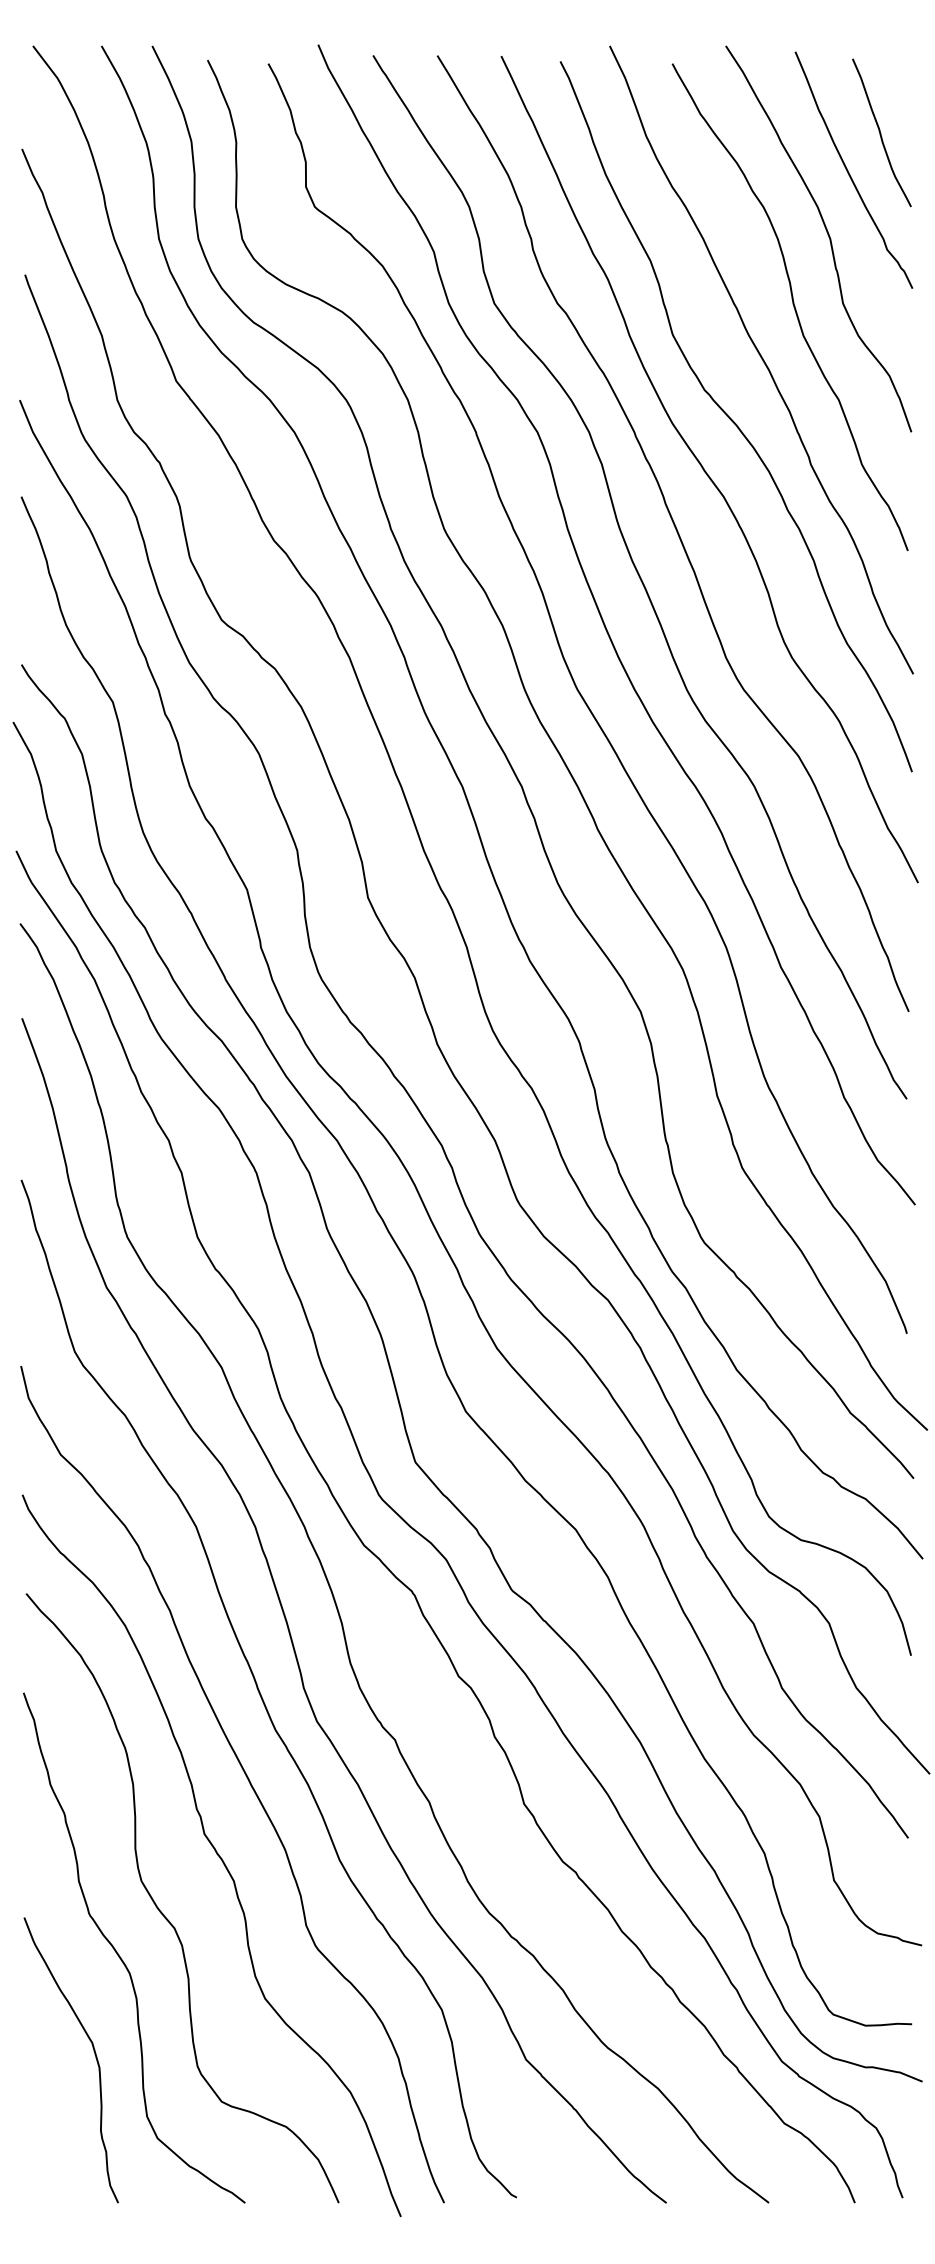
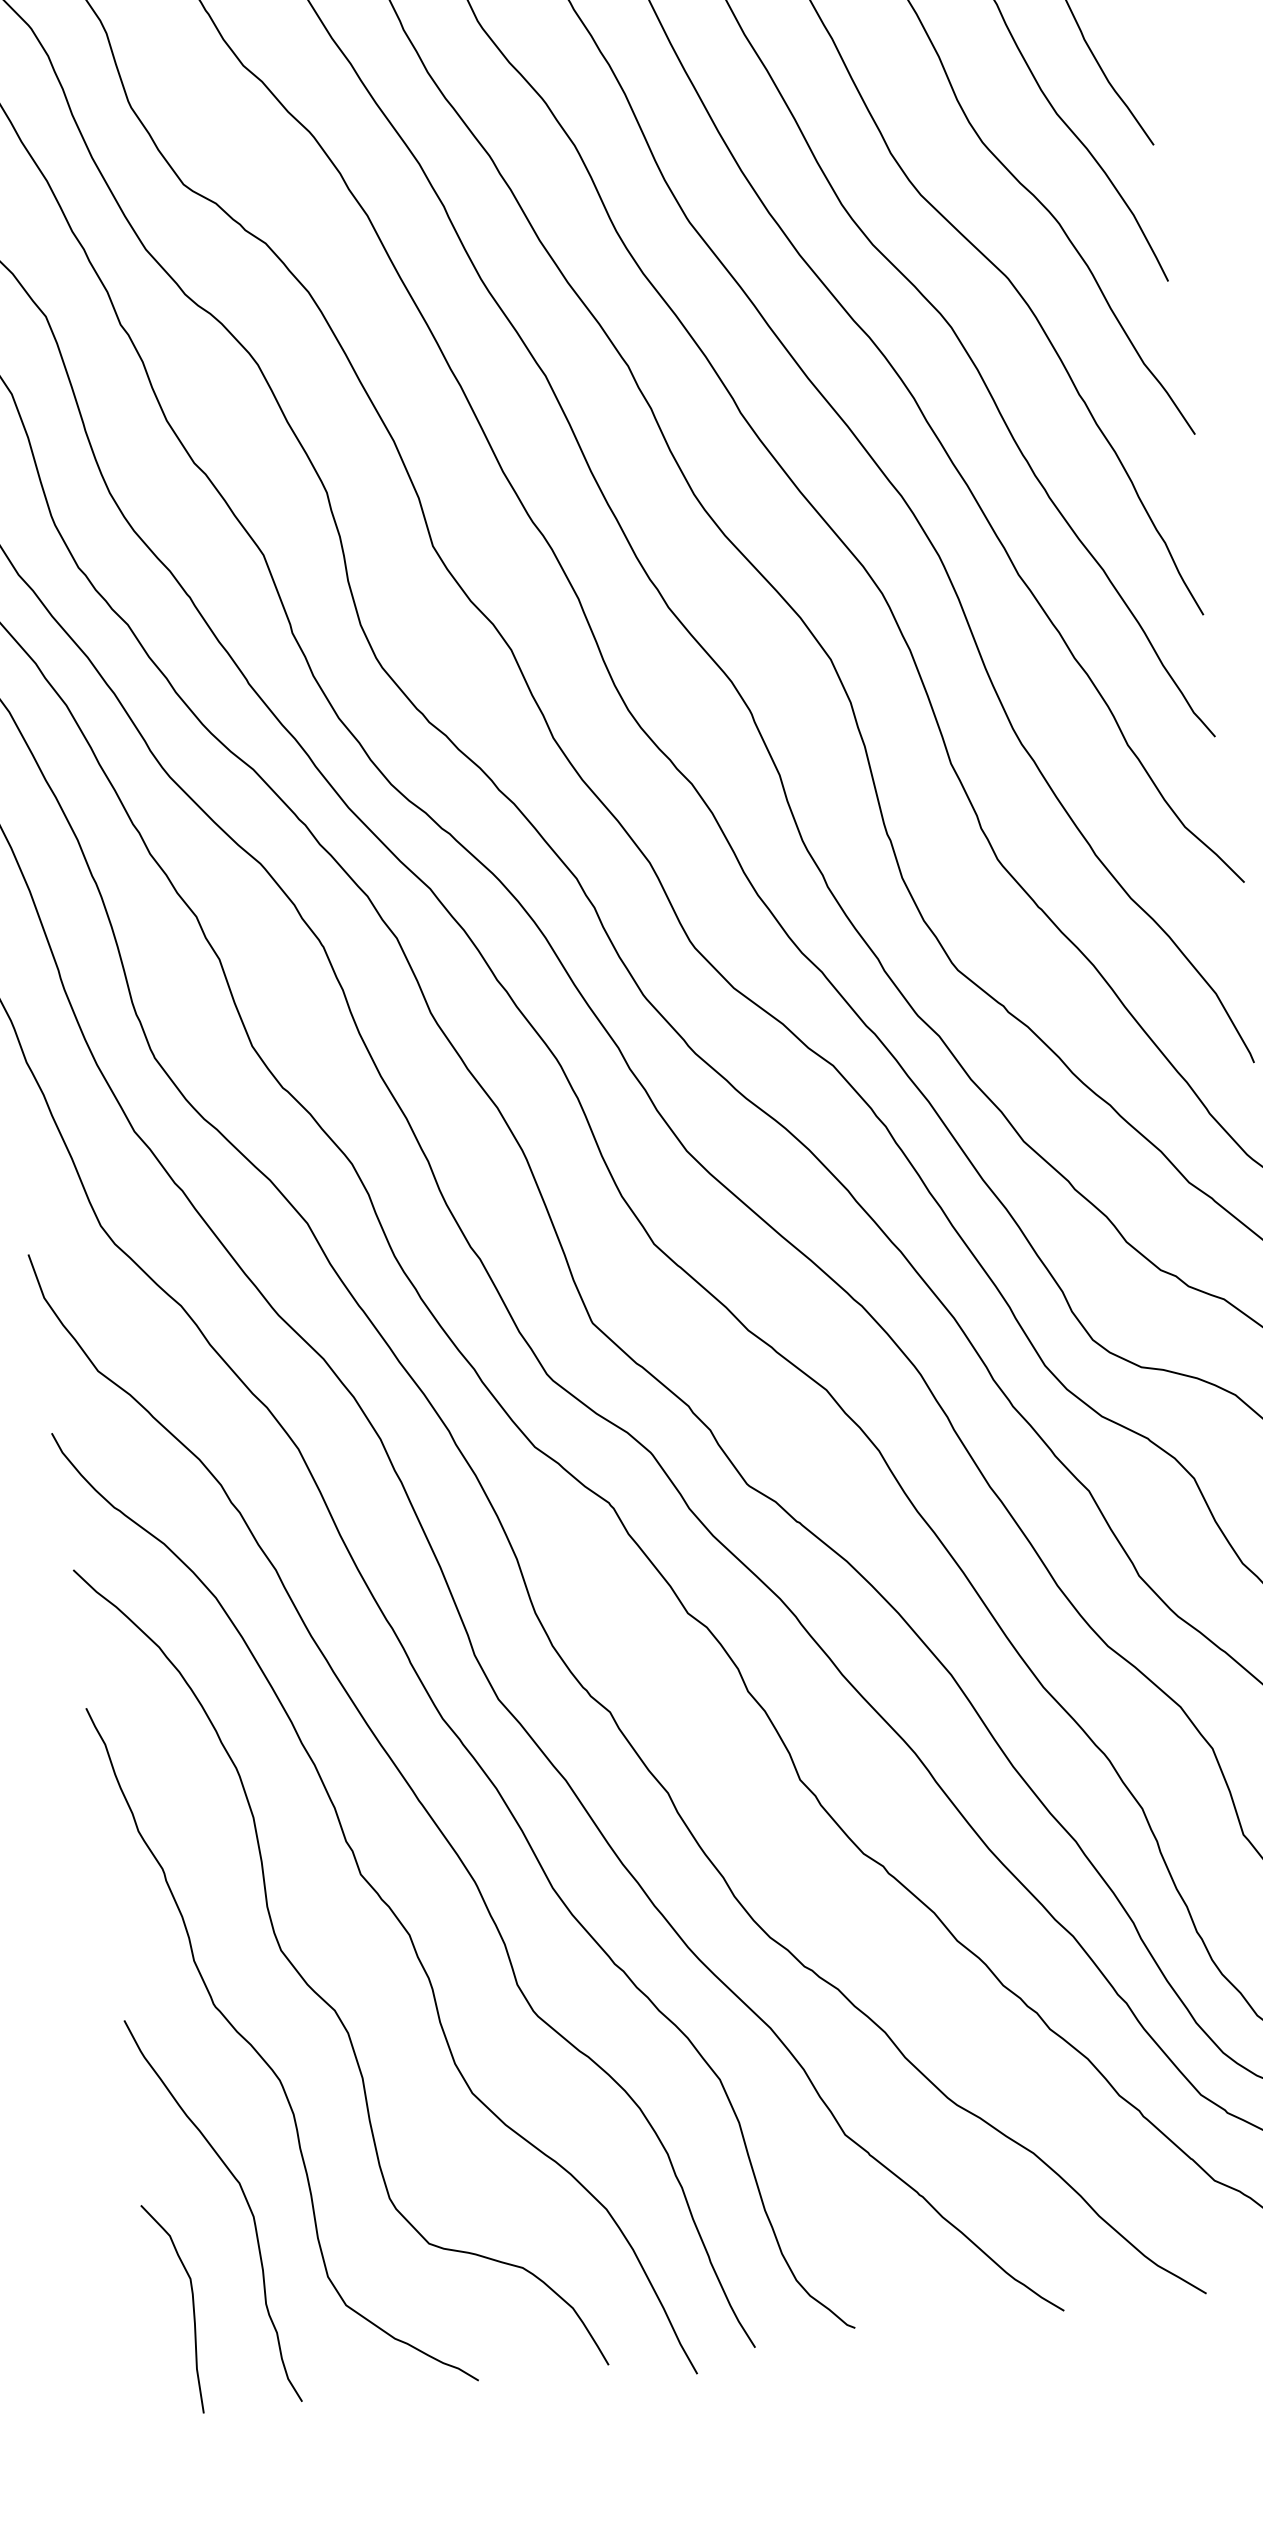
curve: (48, 2126) -> (192, 2306), added

